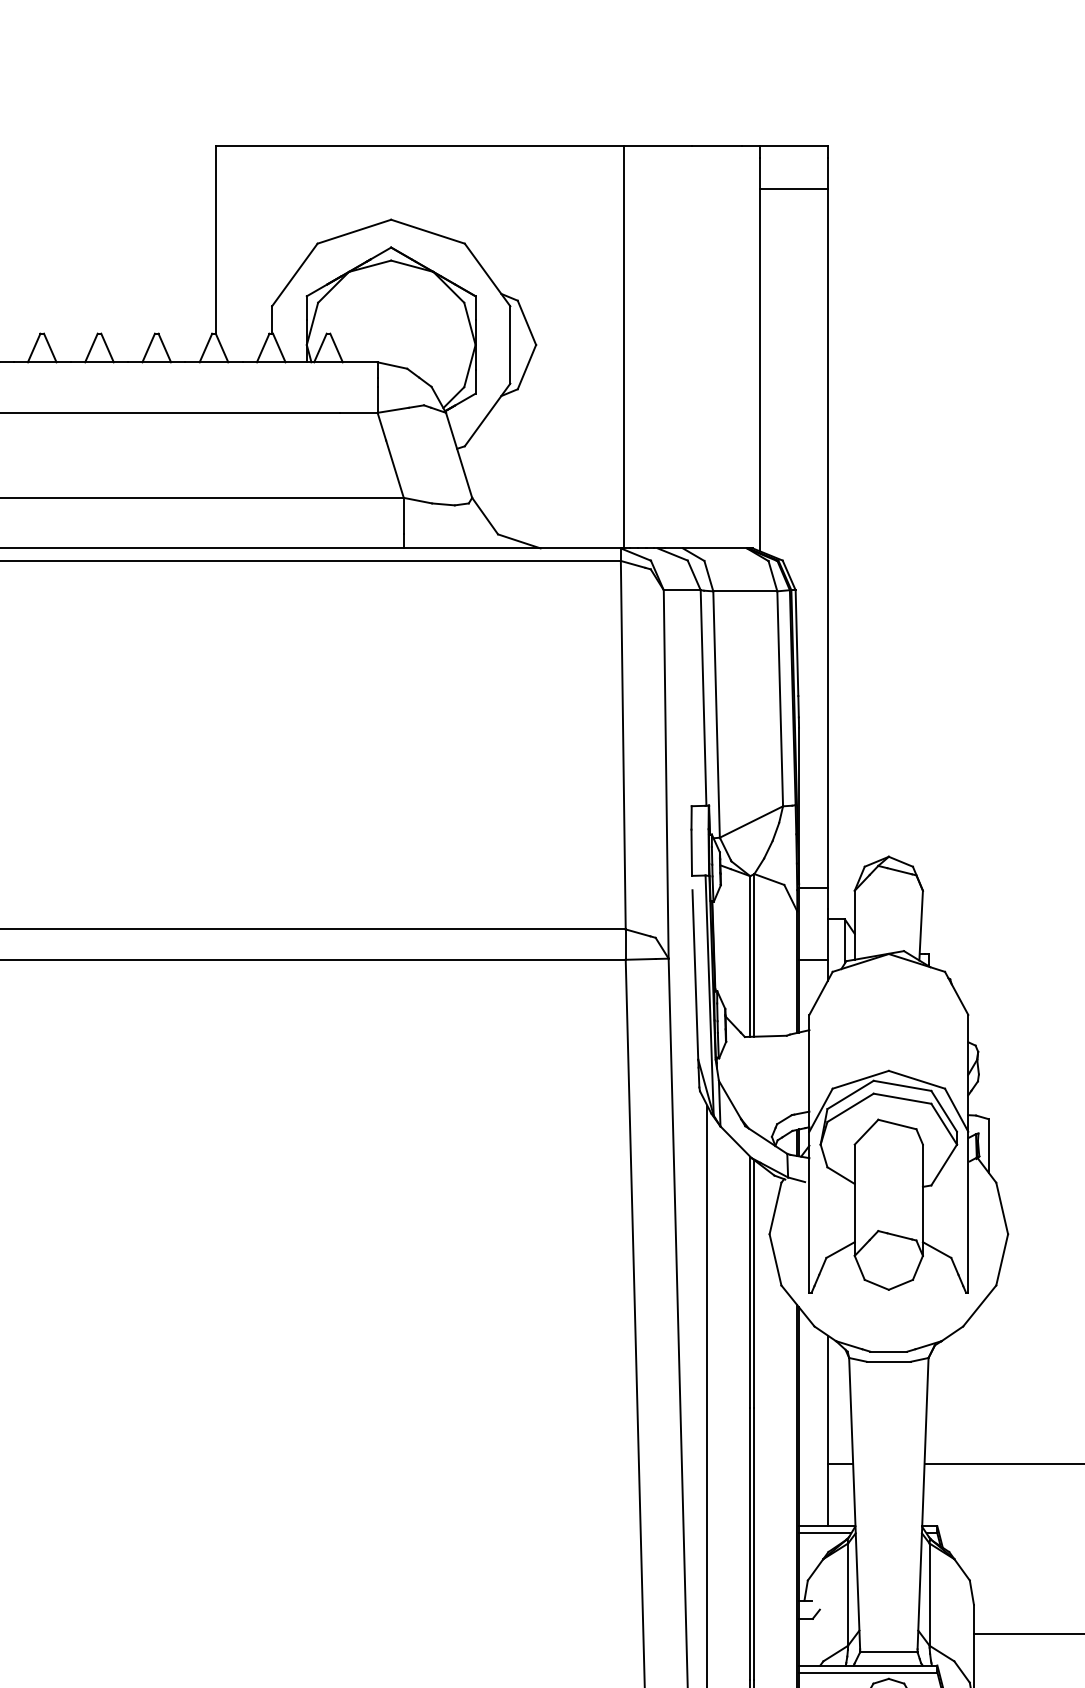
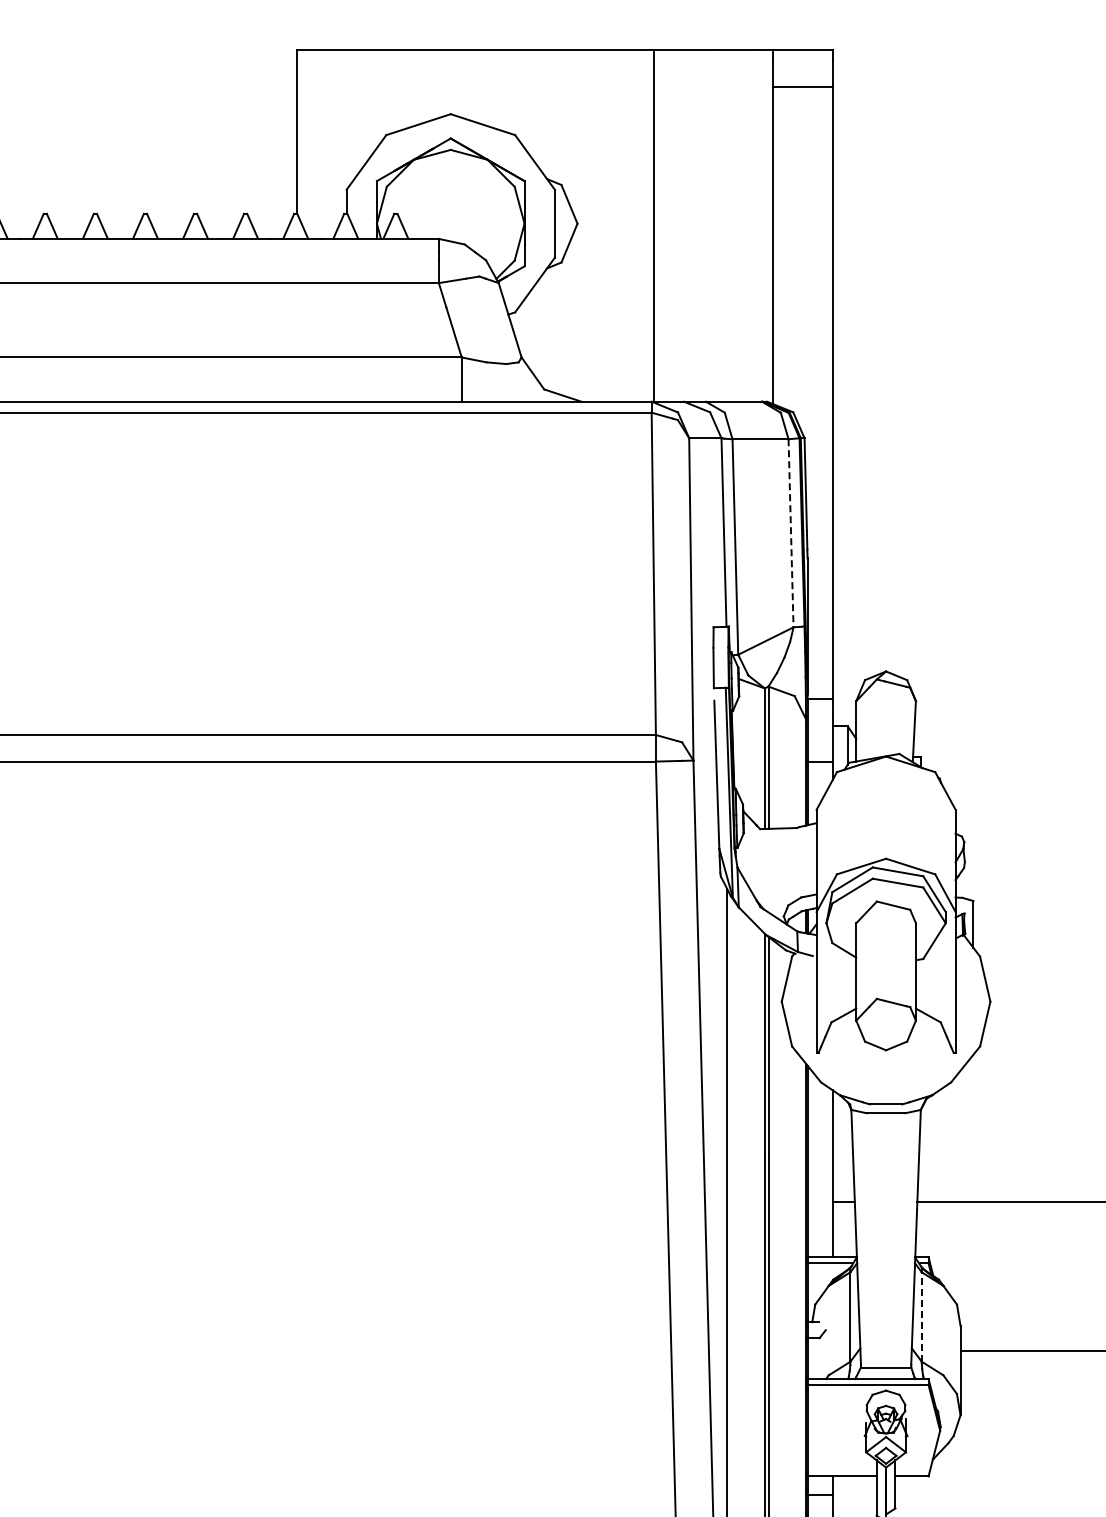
line: (780, 699) -> (791, 533), solid -> dashed
line: (929, 1594) -> (921, 1316), solid -> dashed

